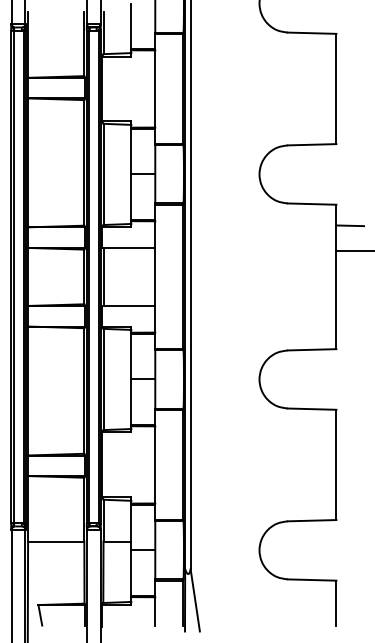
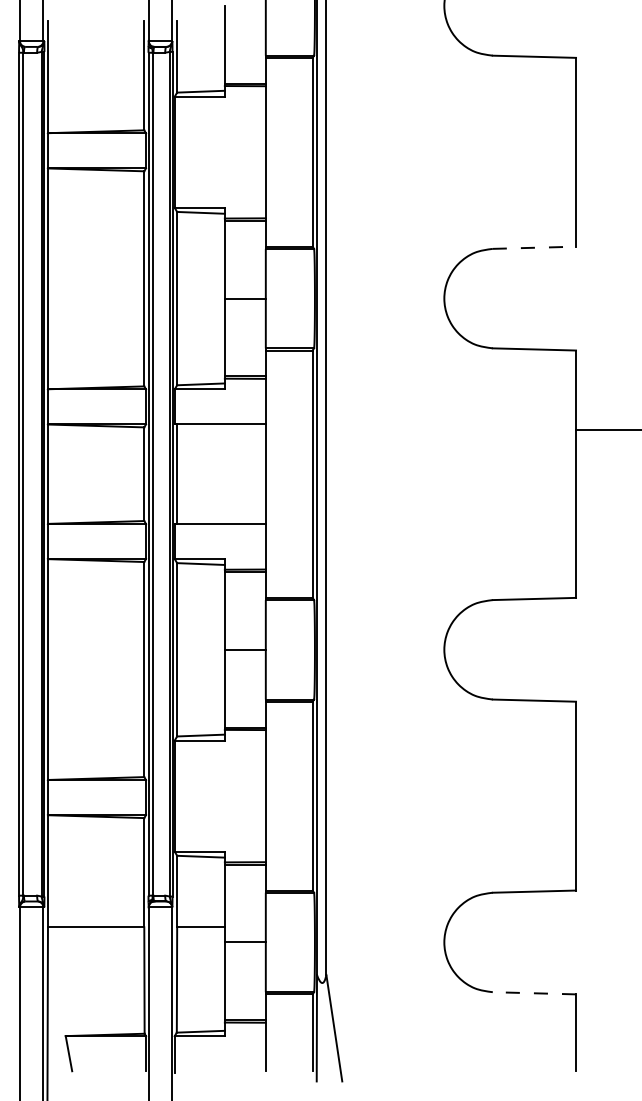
line: (312, 144) -> (535, 247), solid -> dashed
line: (350, 225) -> (600, 386), removed
line: (311, 580) -> (533, 994), solid -> dashed

